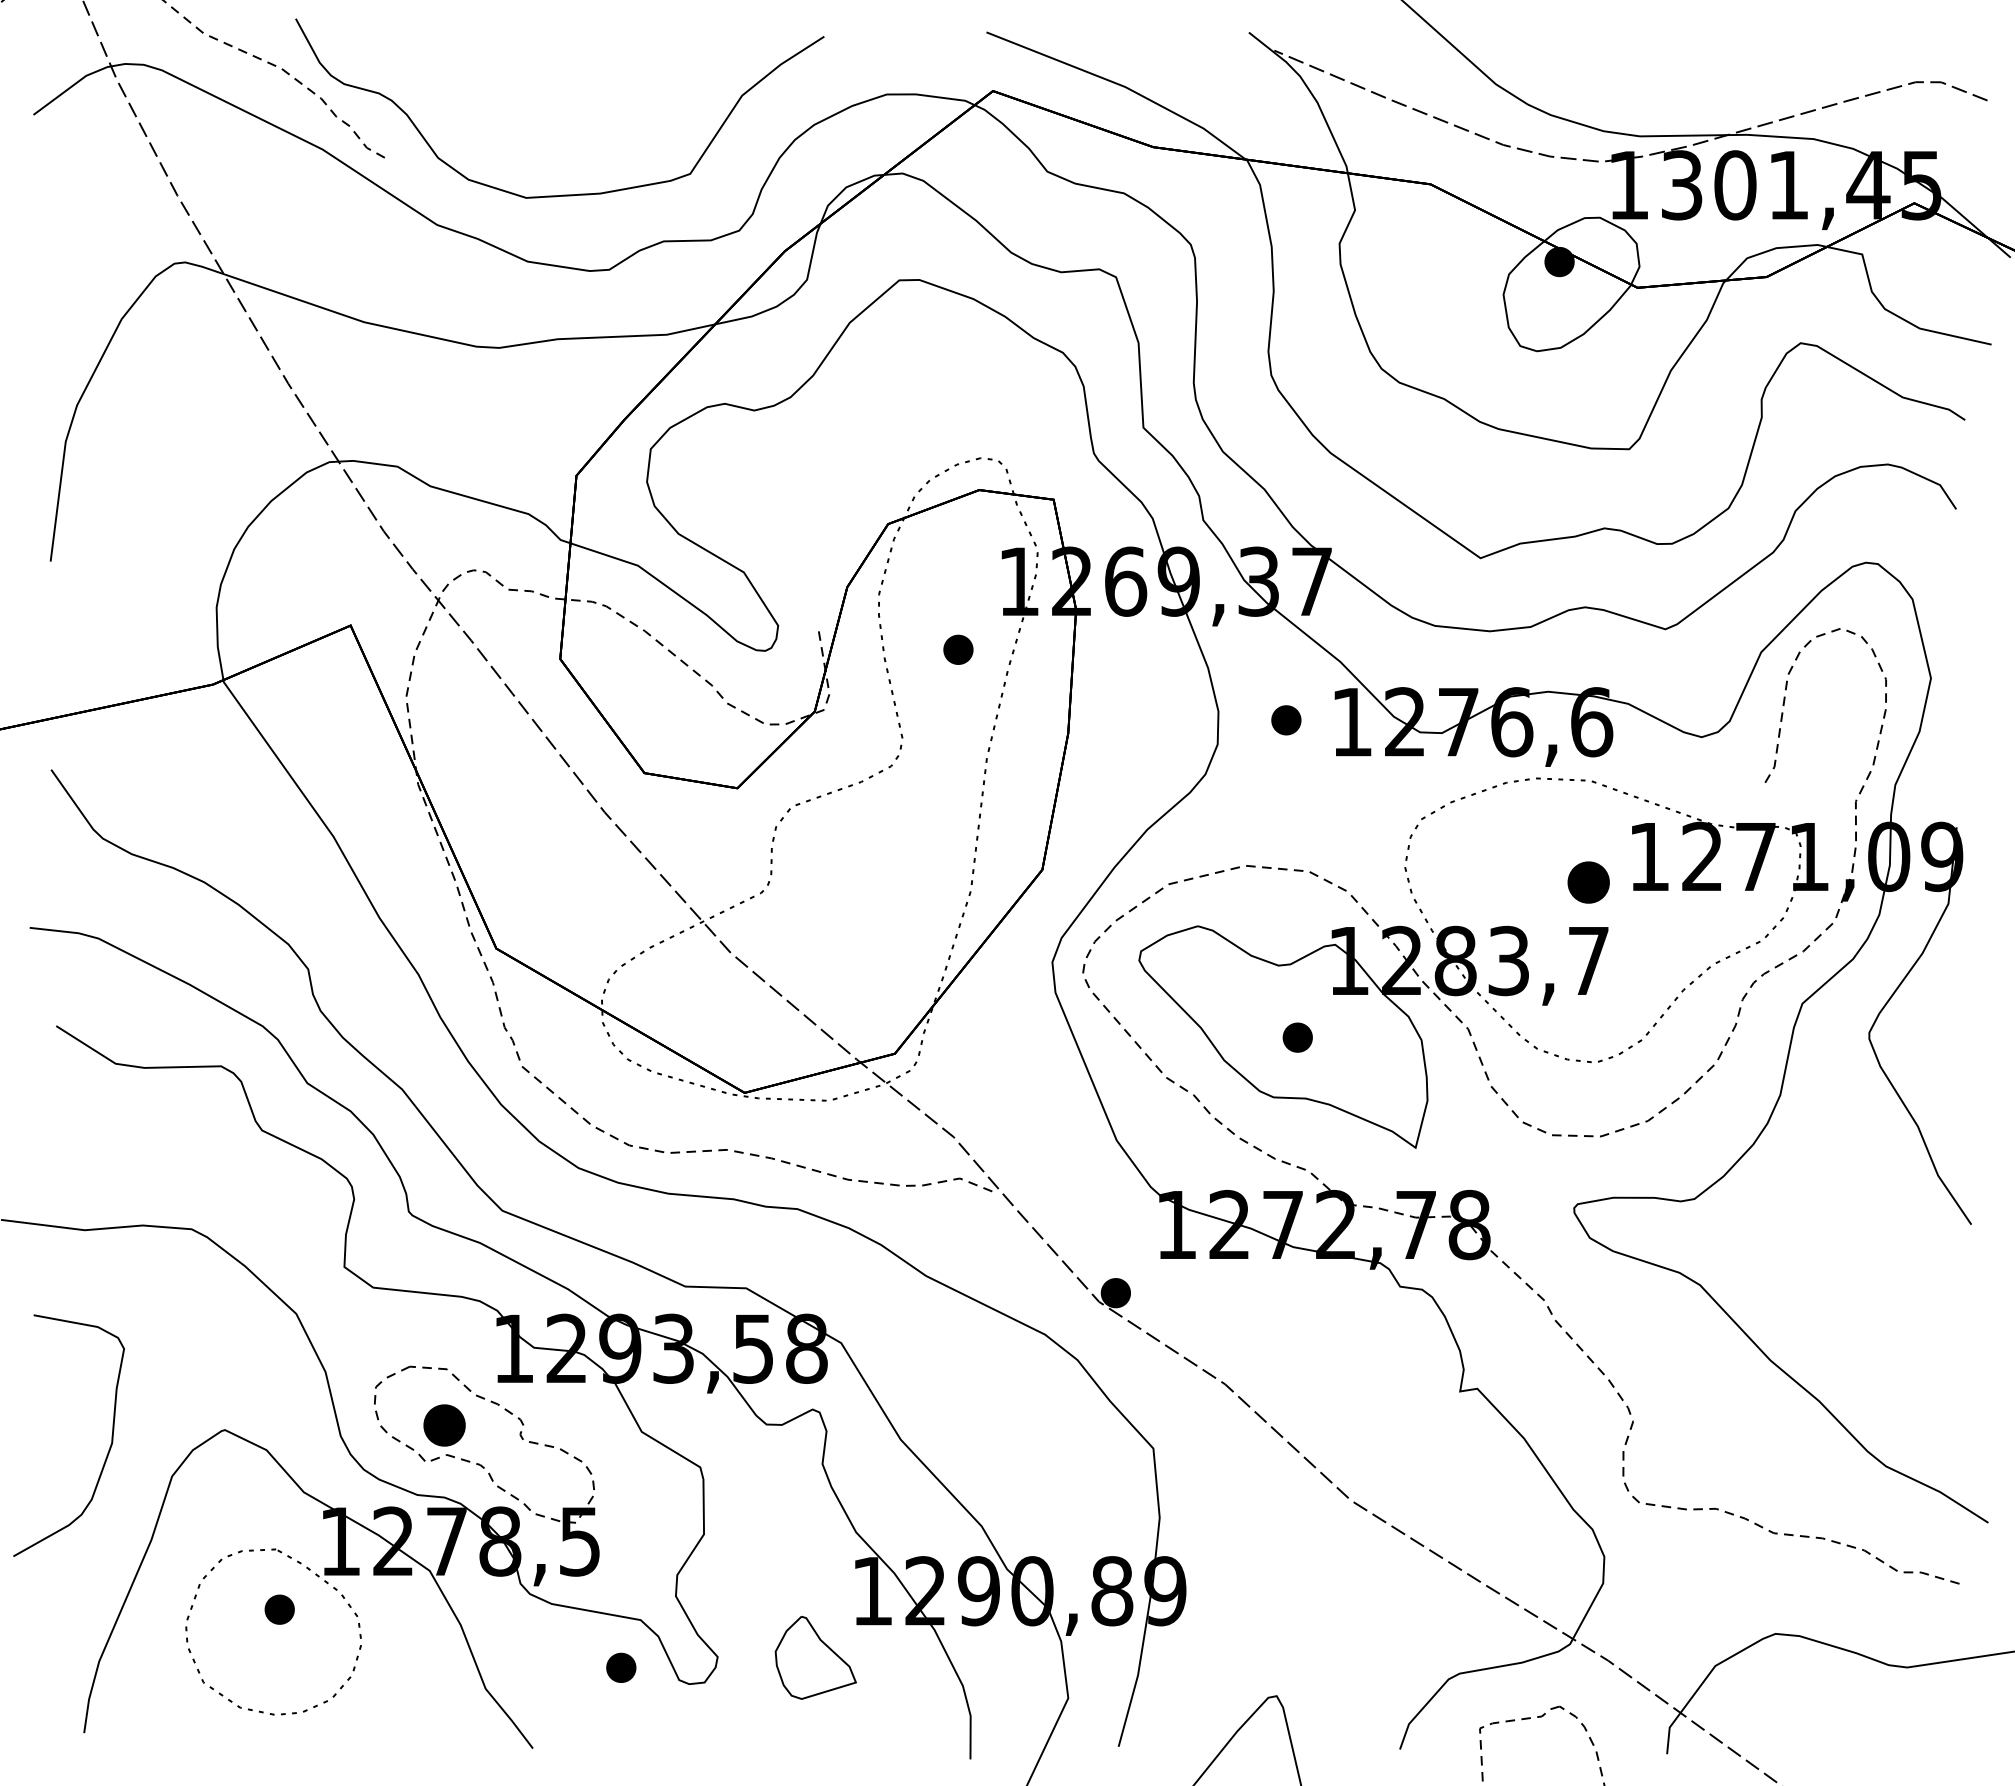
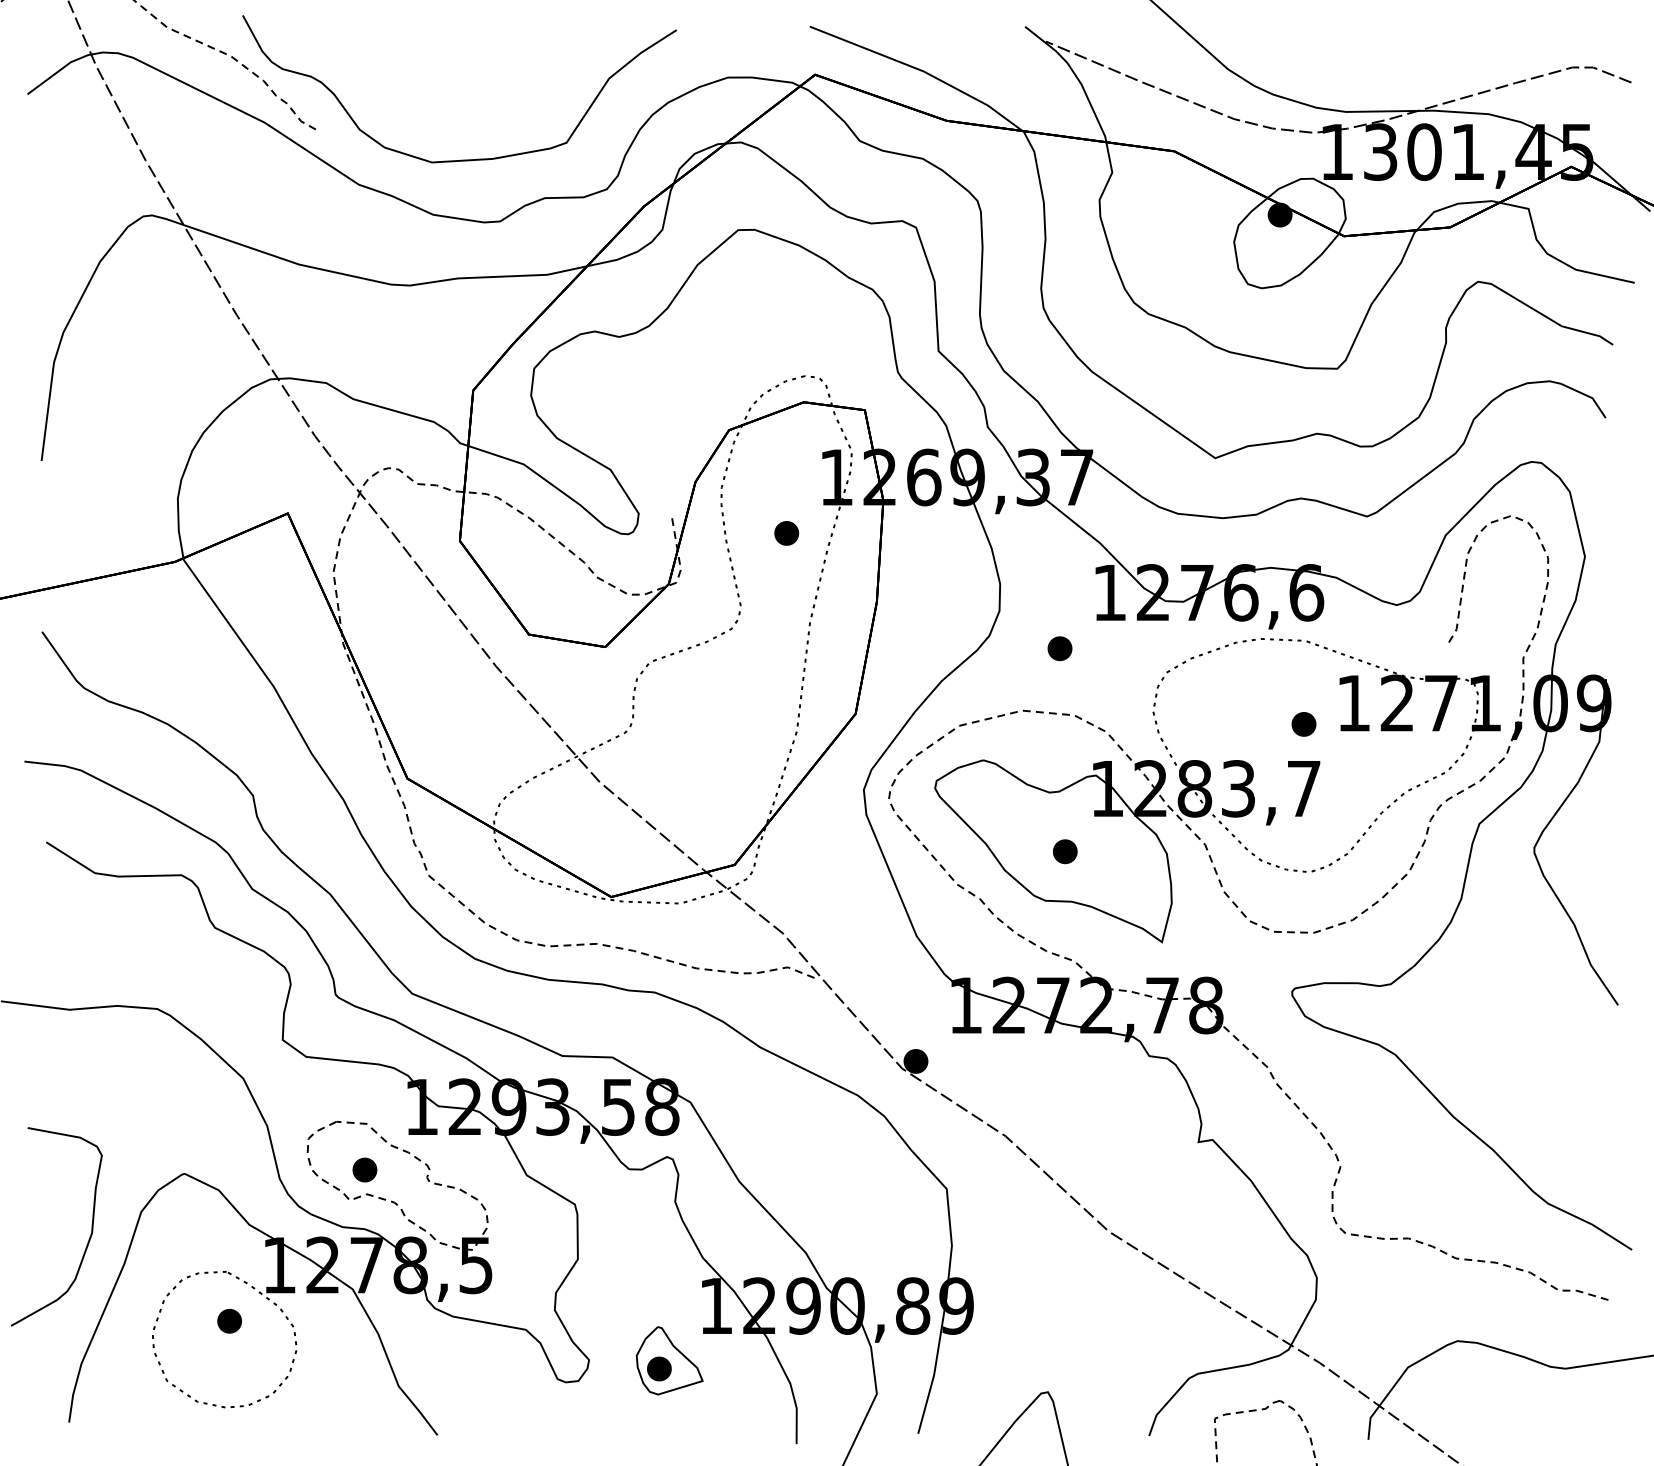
part: (1286, 720) -> (1060, 648), moved
part: (1588, 882) -> (1303, 724), size x0.71
part: (444, 1425) -> (364, 1170), size x0.71
curve: (108, 1449) -> (89, 1238), moved
part: (621, 1667) -> (659, 1368), moved

